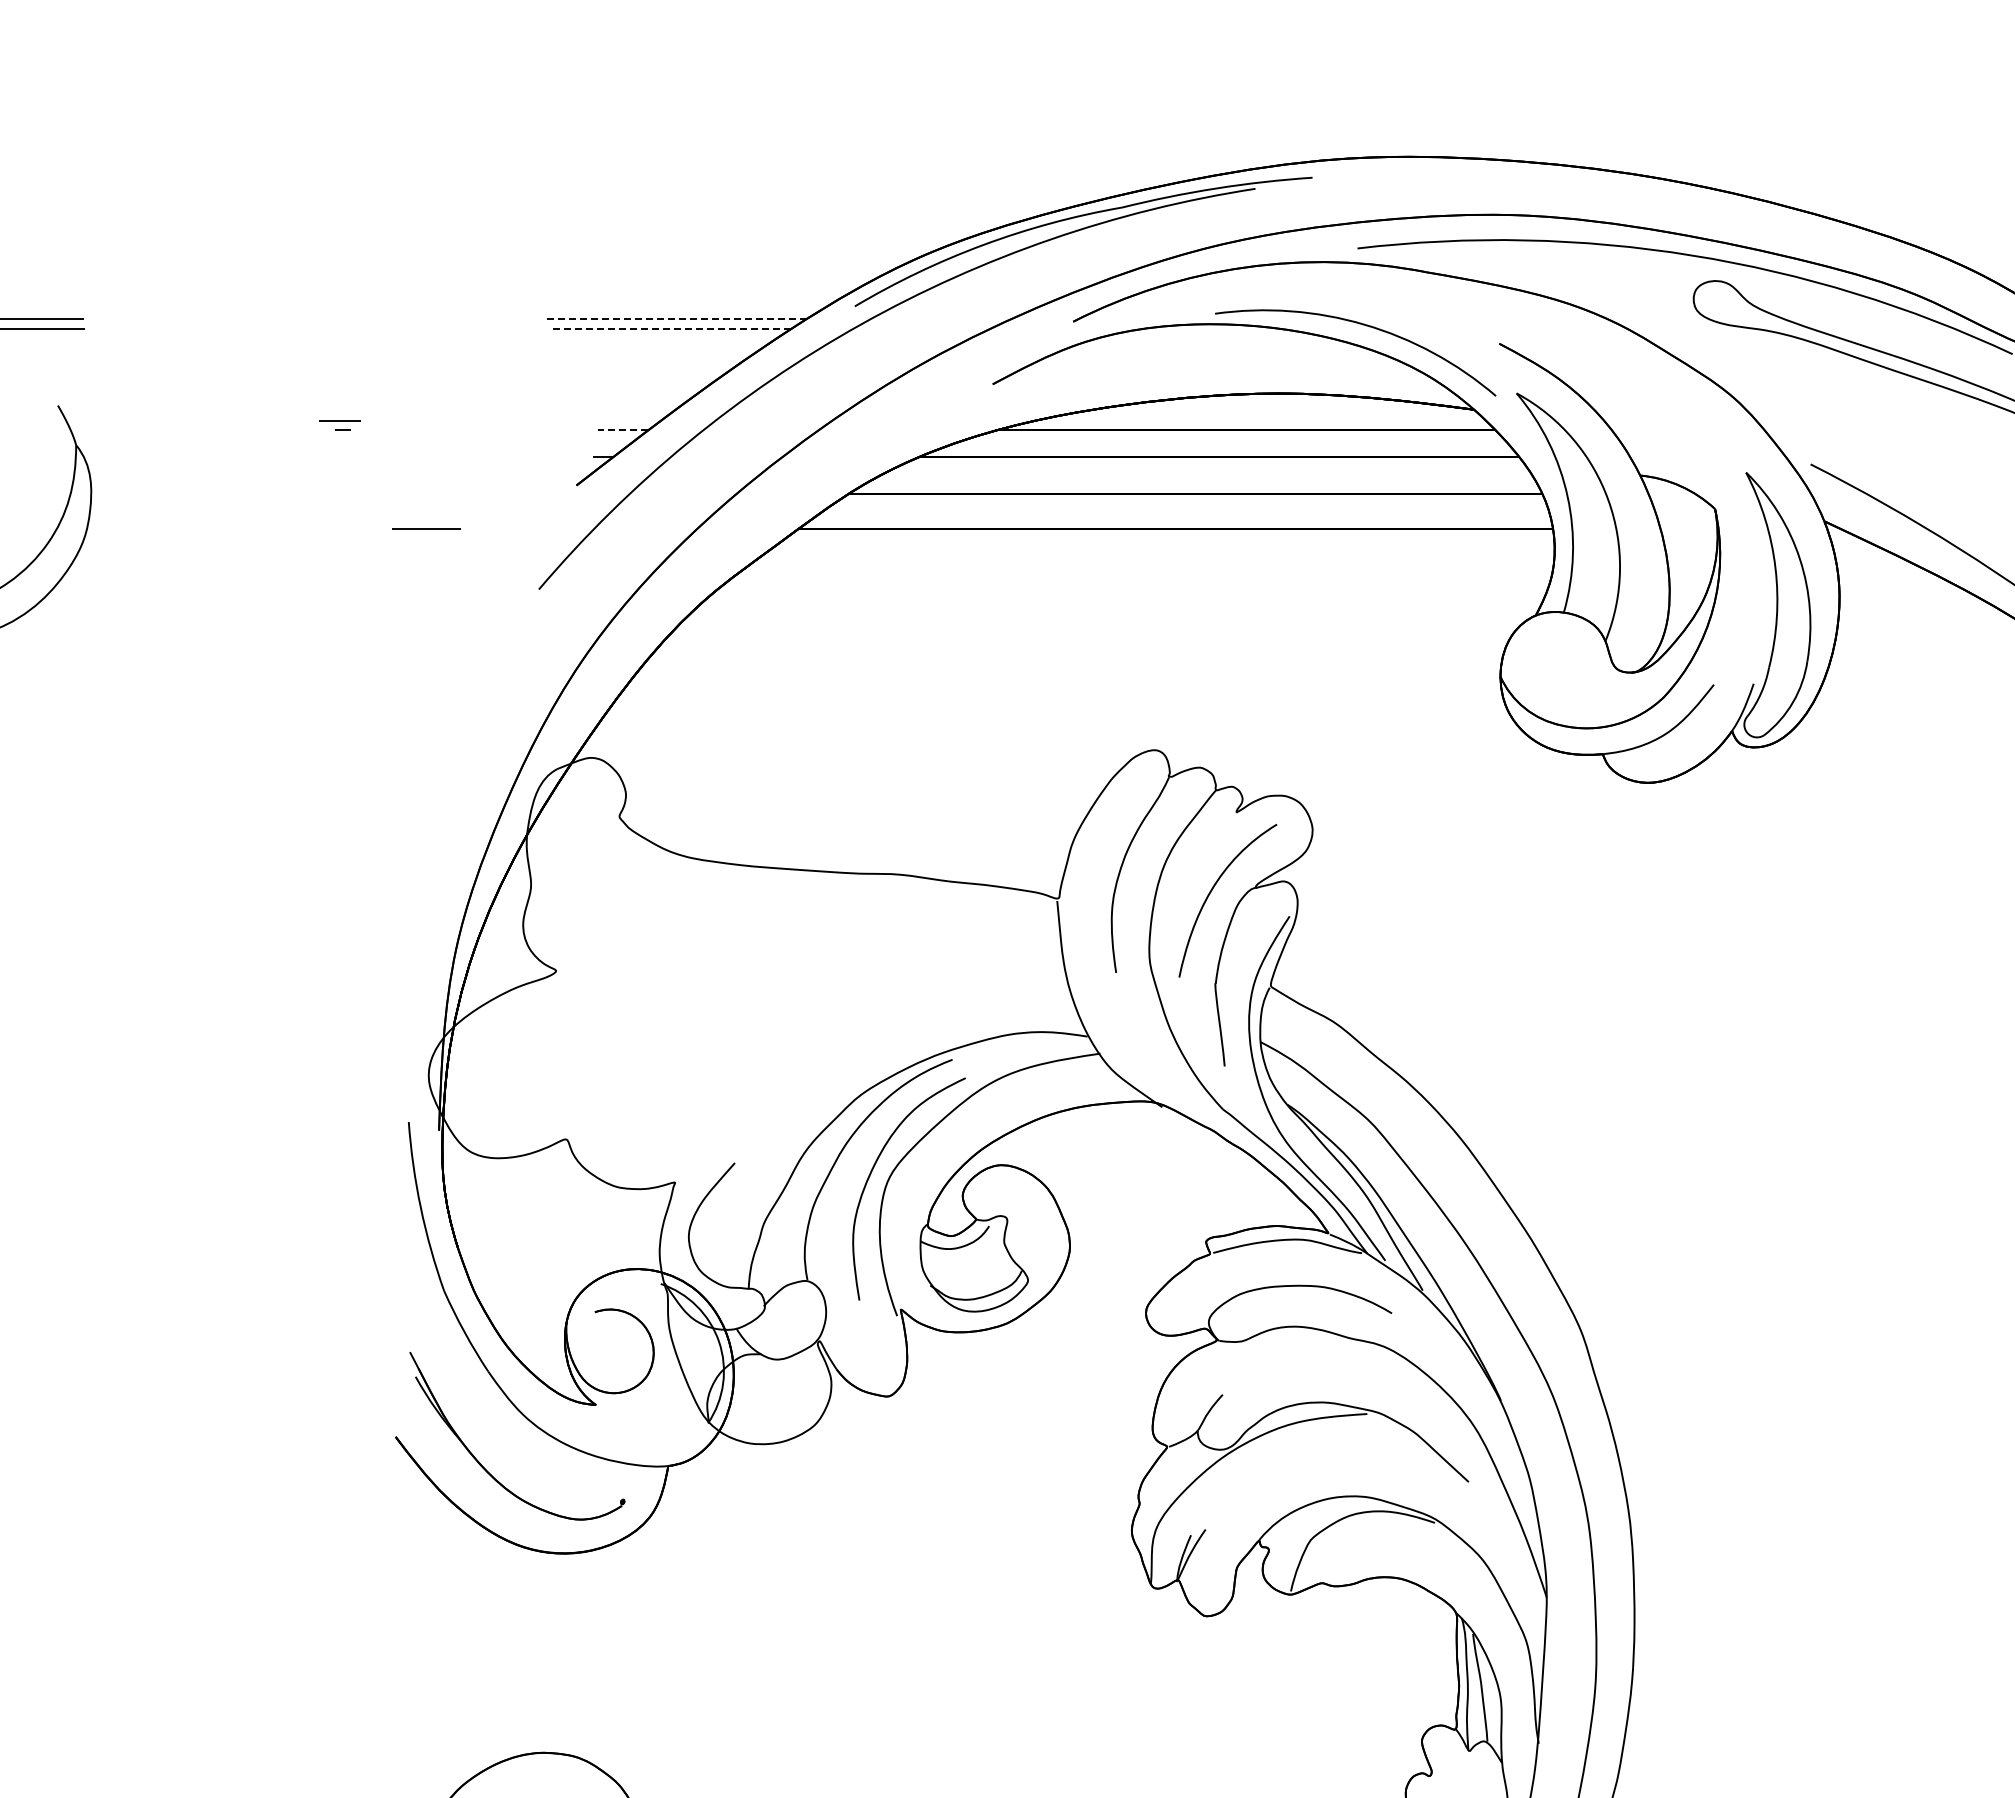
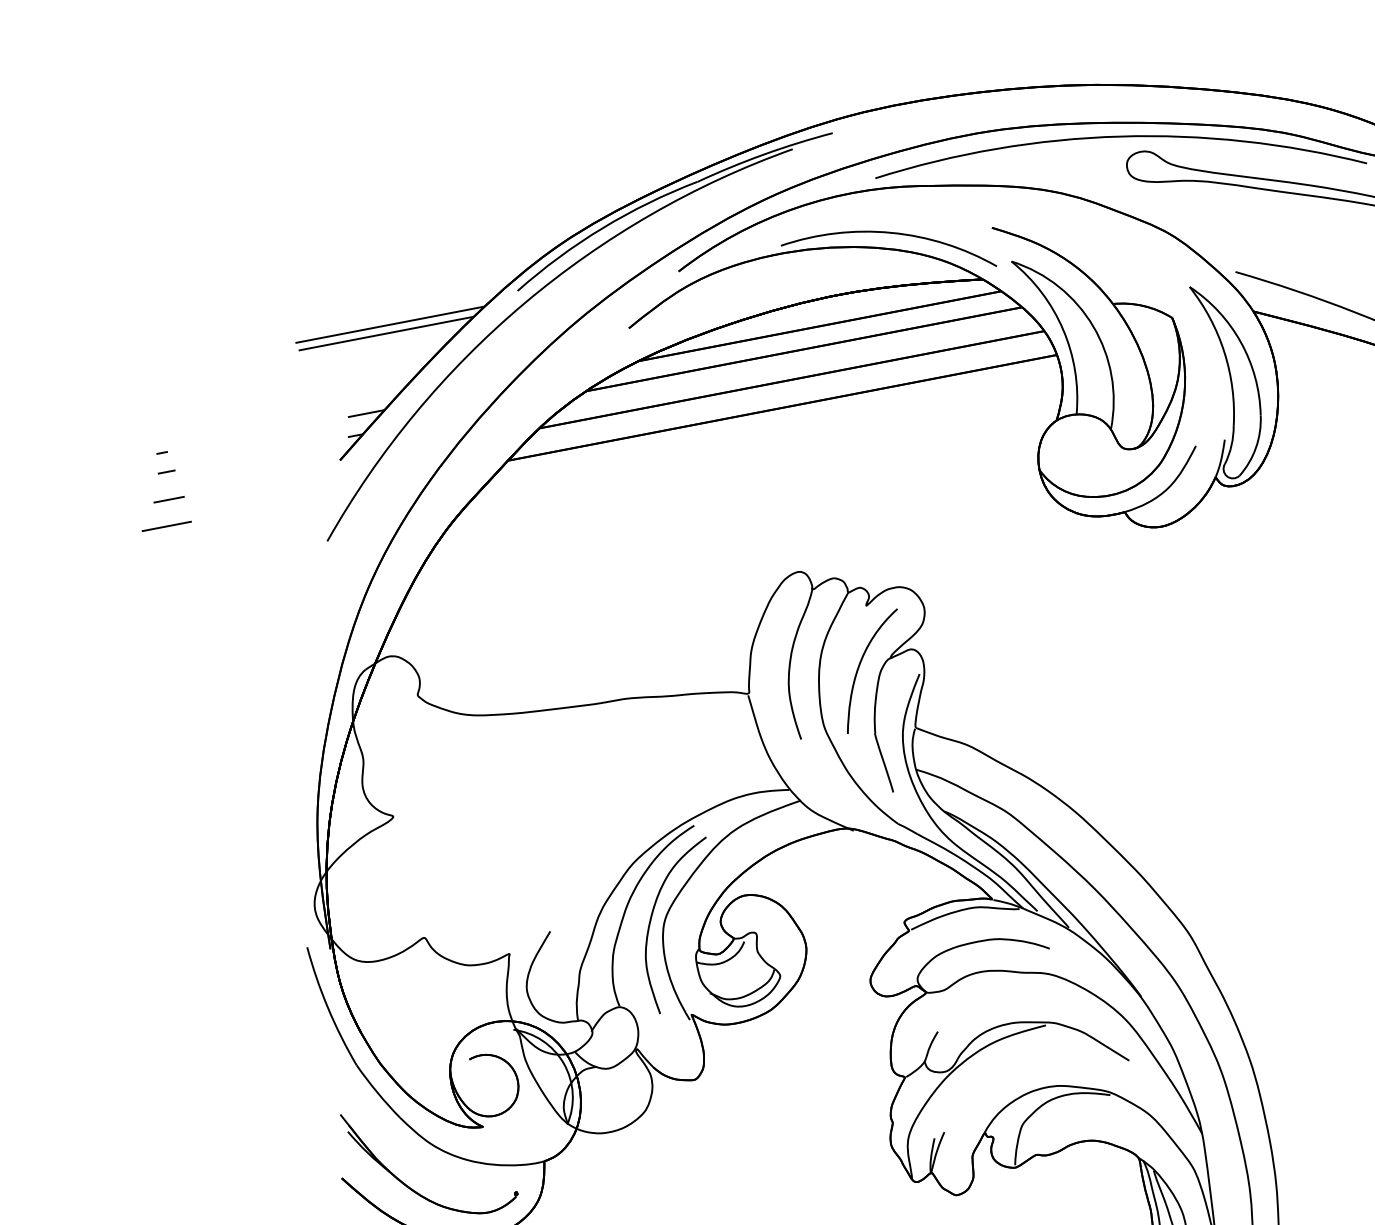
line: (676, 318) -> (389, 324), dashed -> solid
line: (669, 329) -> (385, 333), dashed -> solid
line: (339, 420) -> (168, 499), moved
line: (622, 430) -> (365, 413), dashed -> solid
line: (343, 456) -> (166, 471), added
line: (426, 528) -> (167, 526), moved

